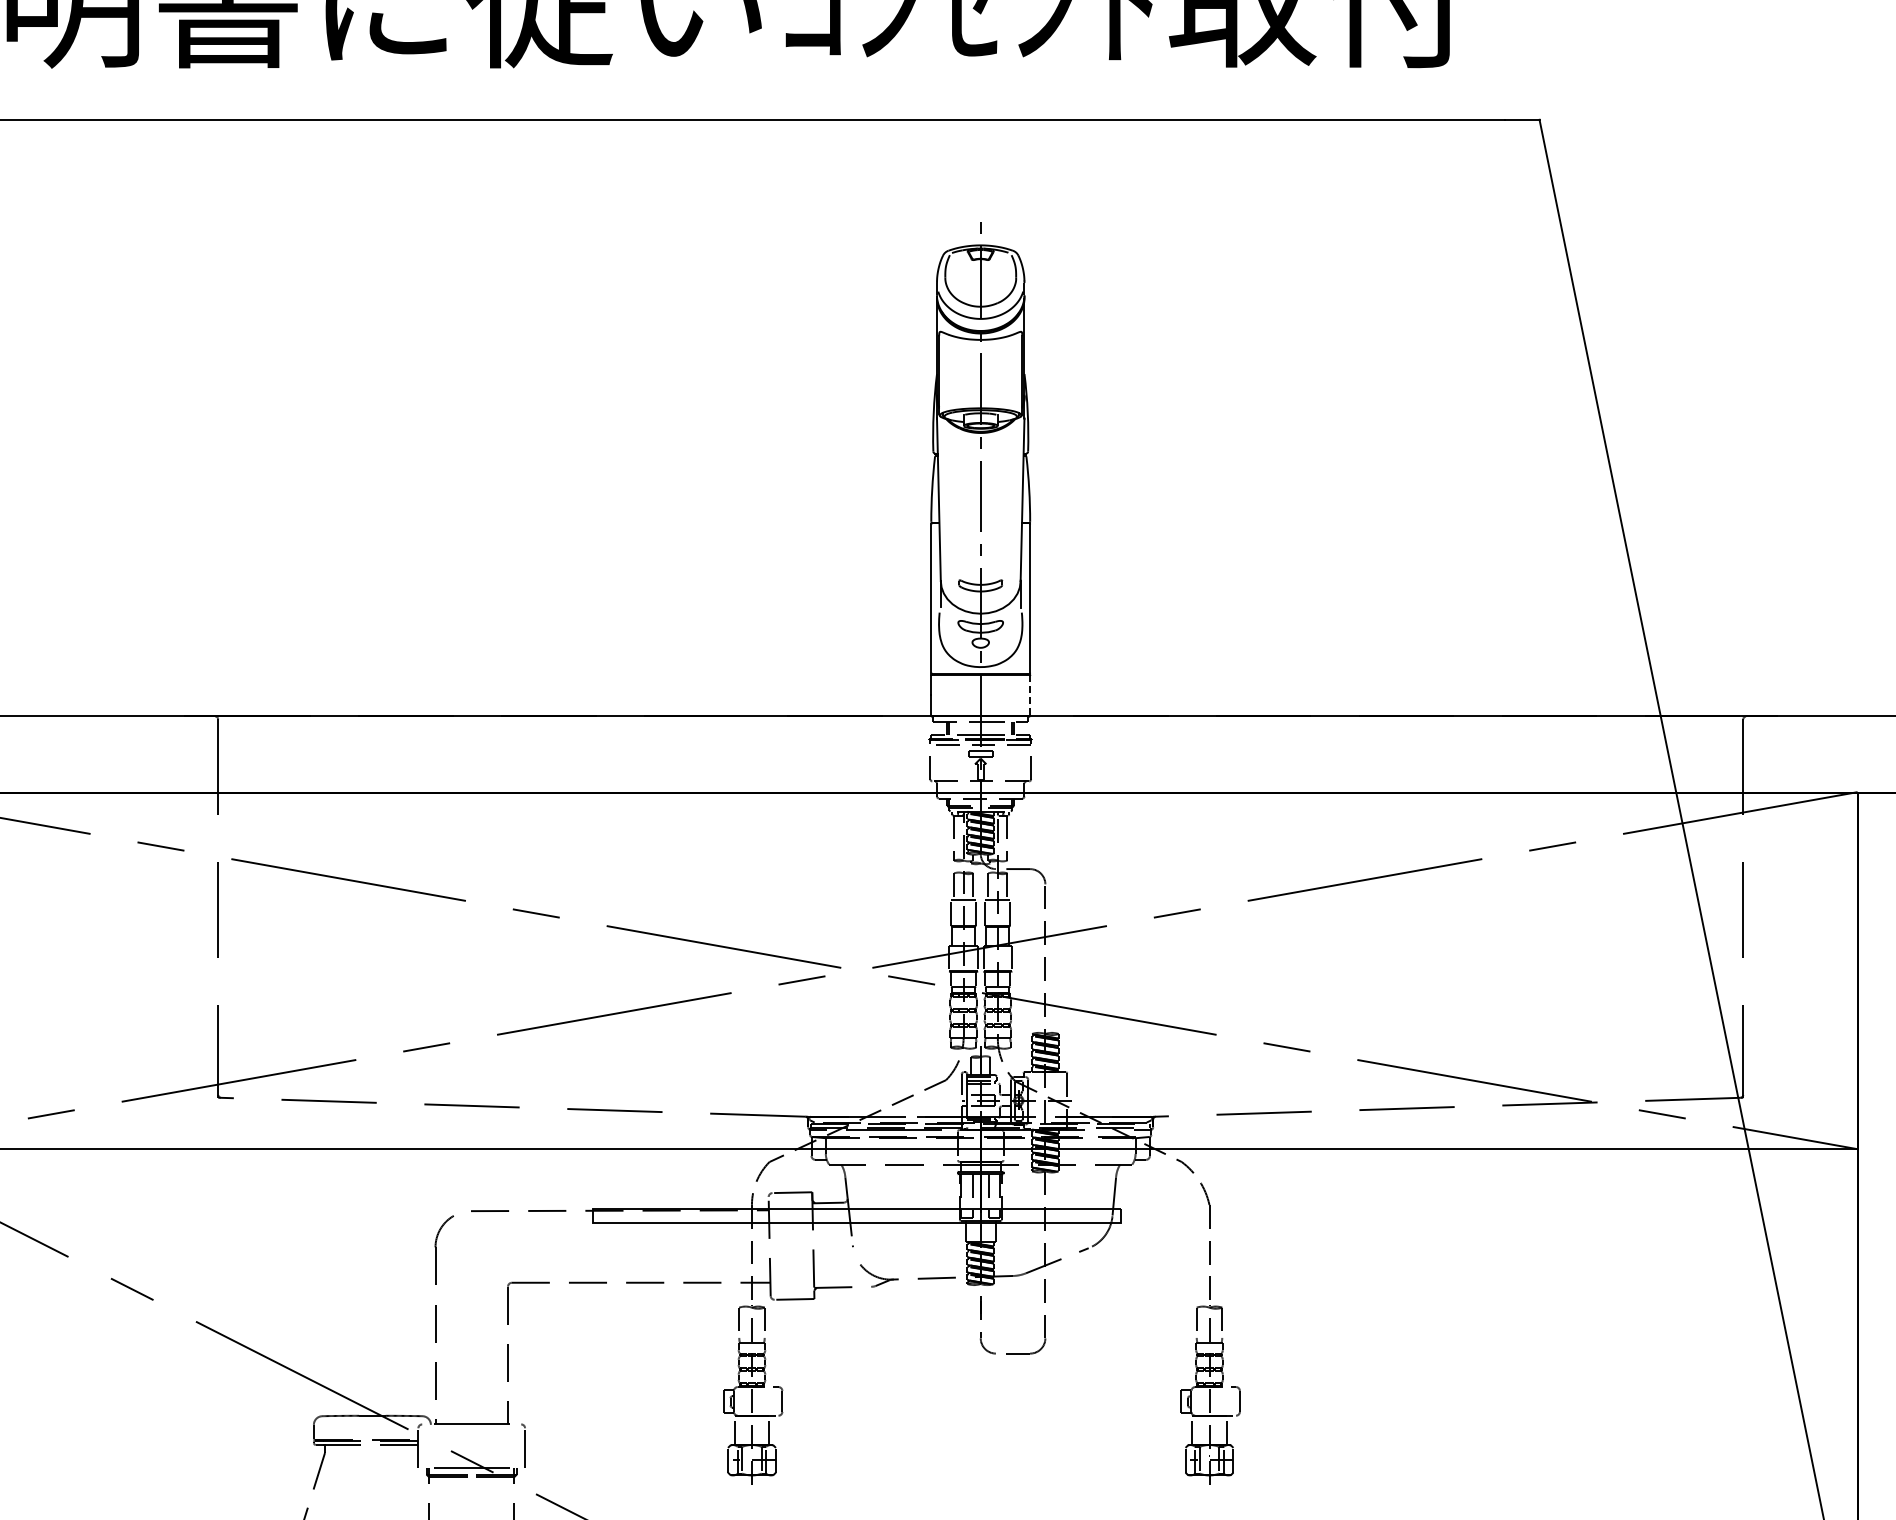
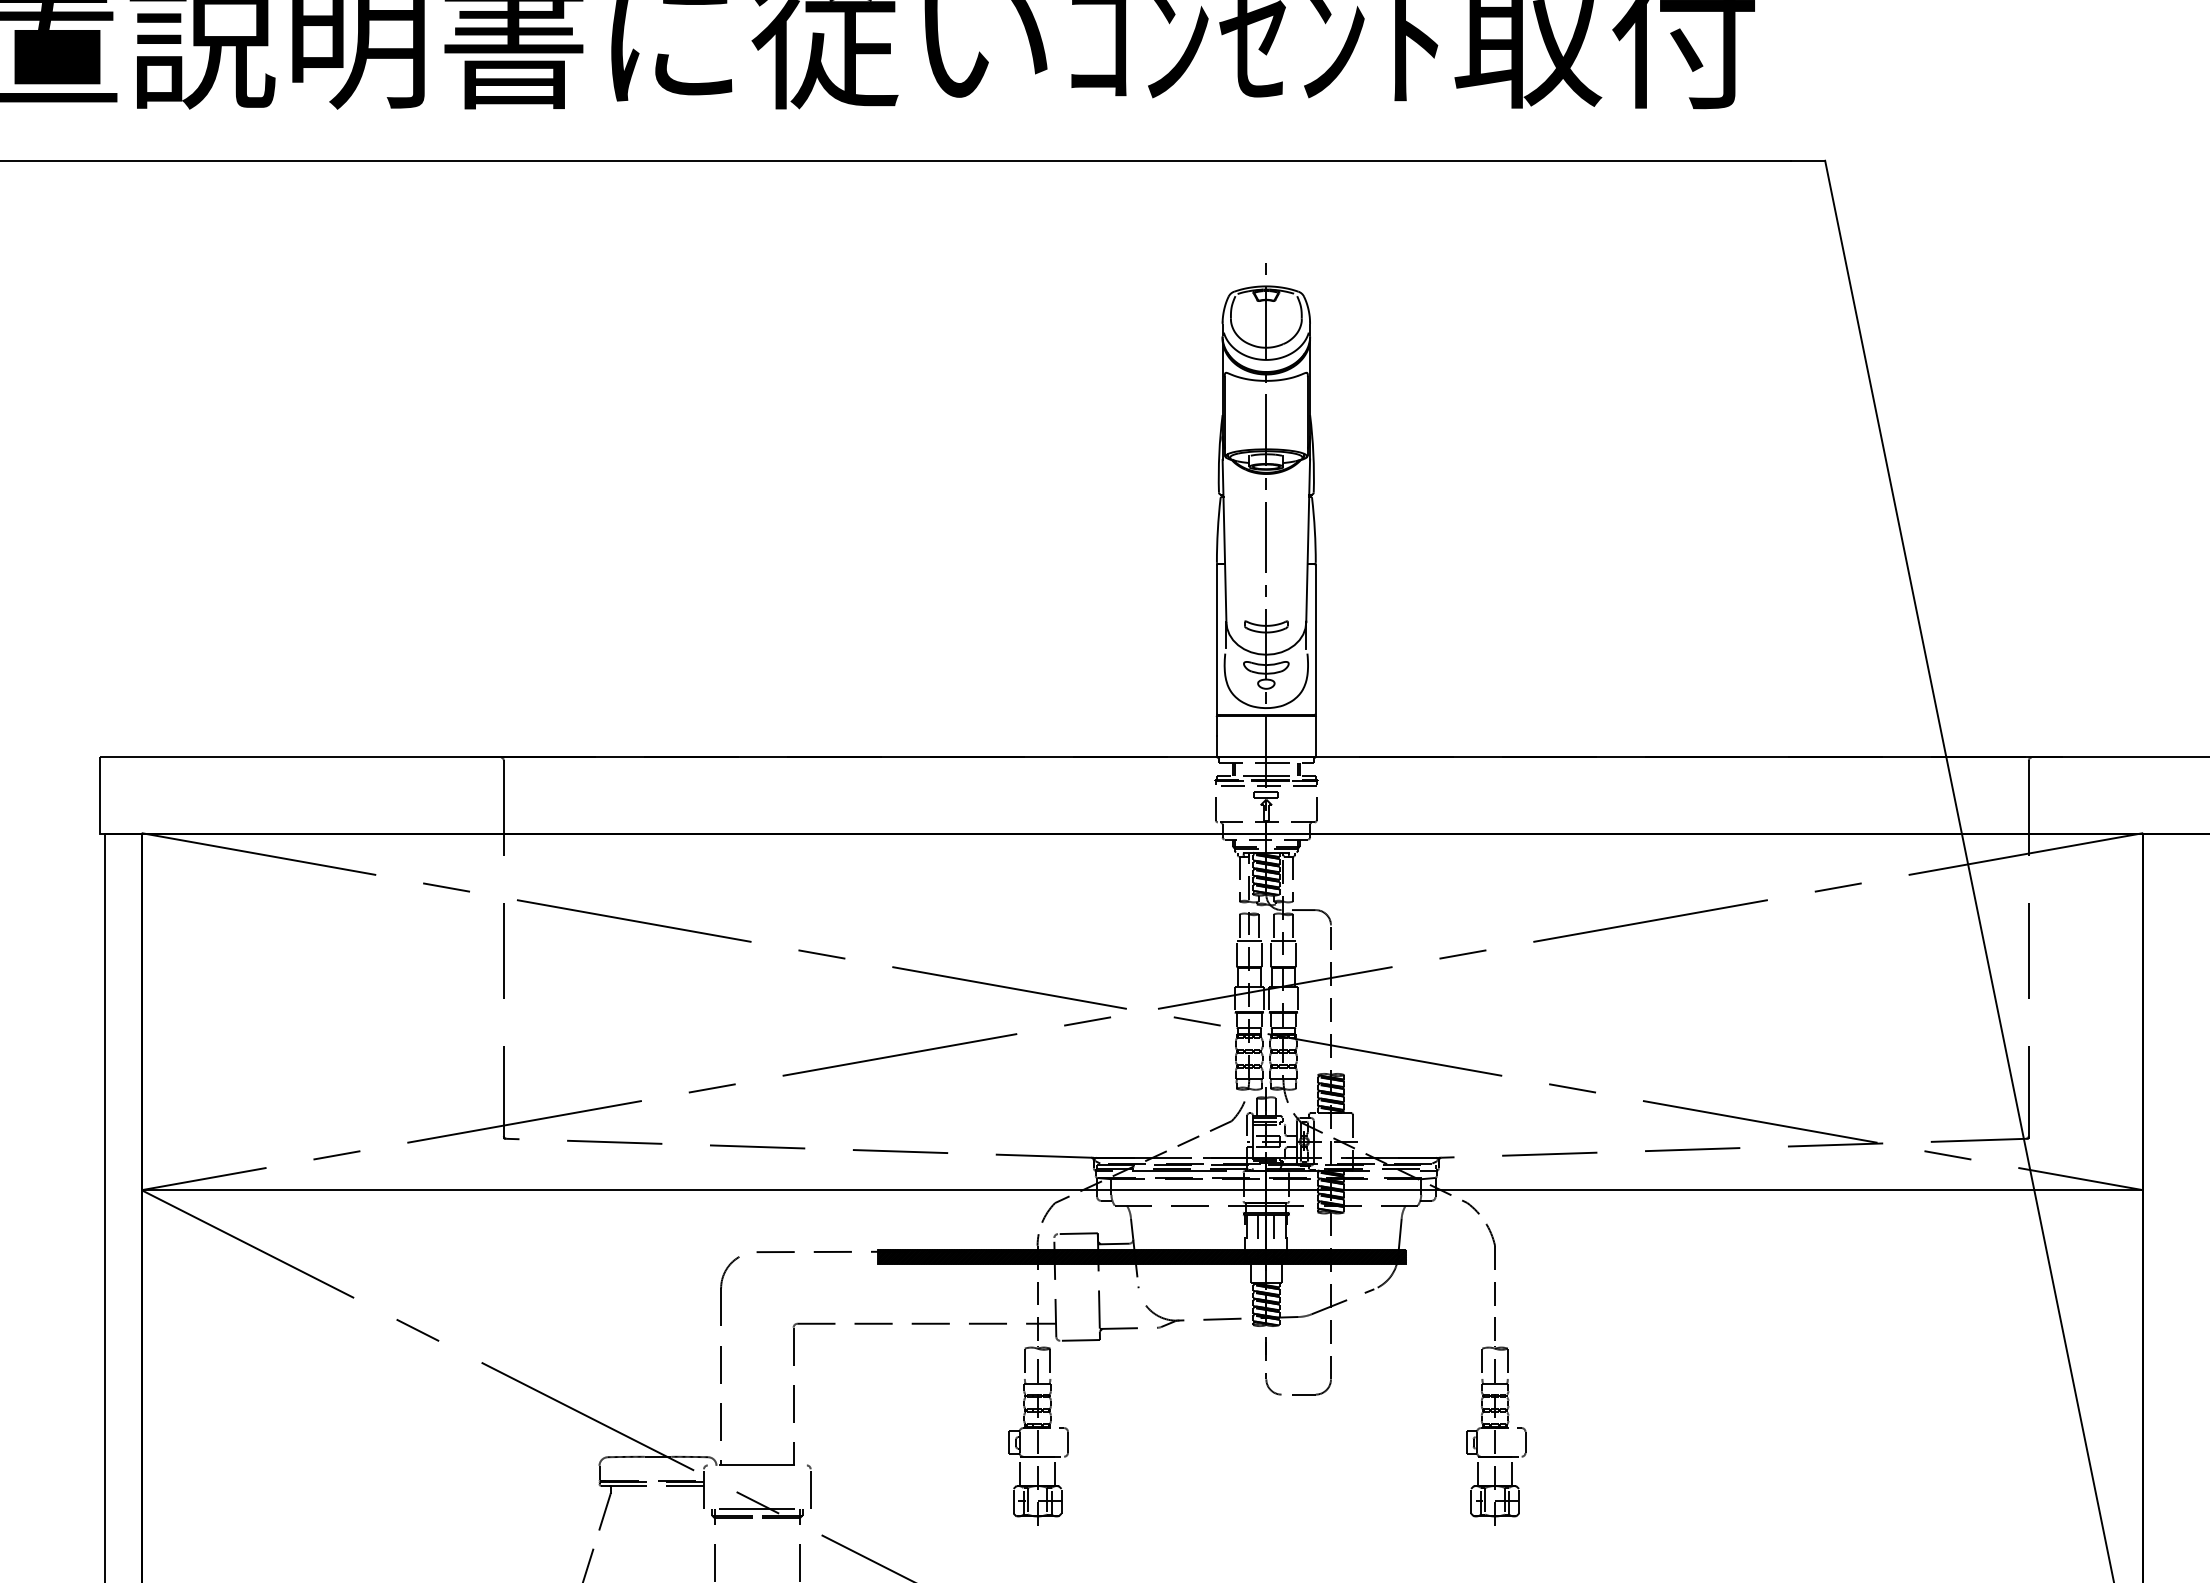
line: (1029, 696) -> (1315, 737), dashed -> solid
hatch: (856, 1215) -> (1142, 1256), added

